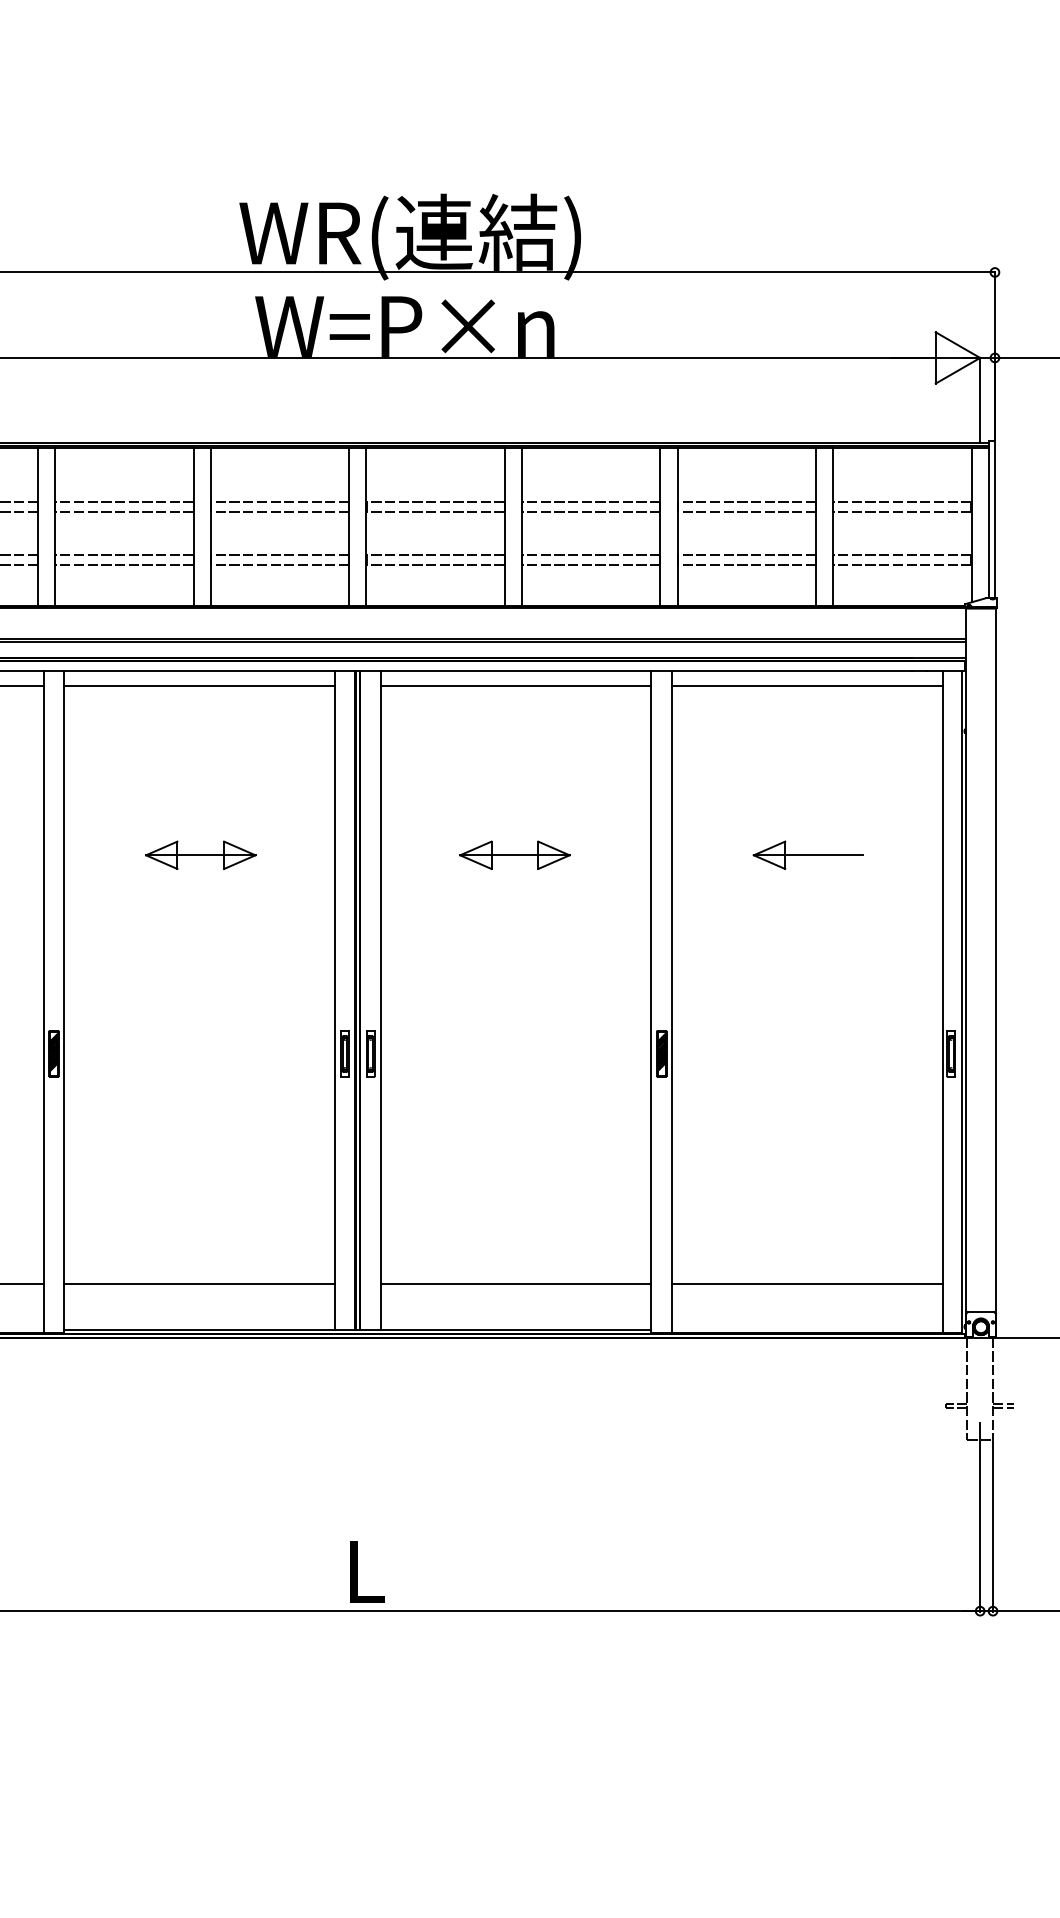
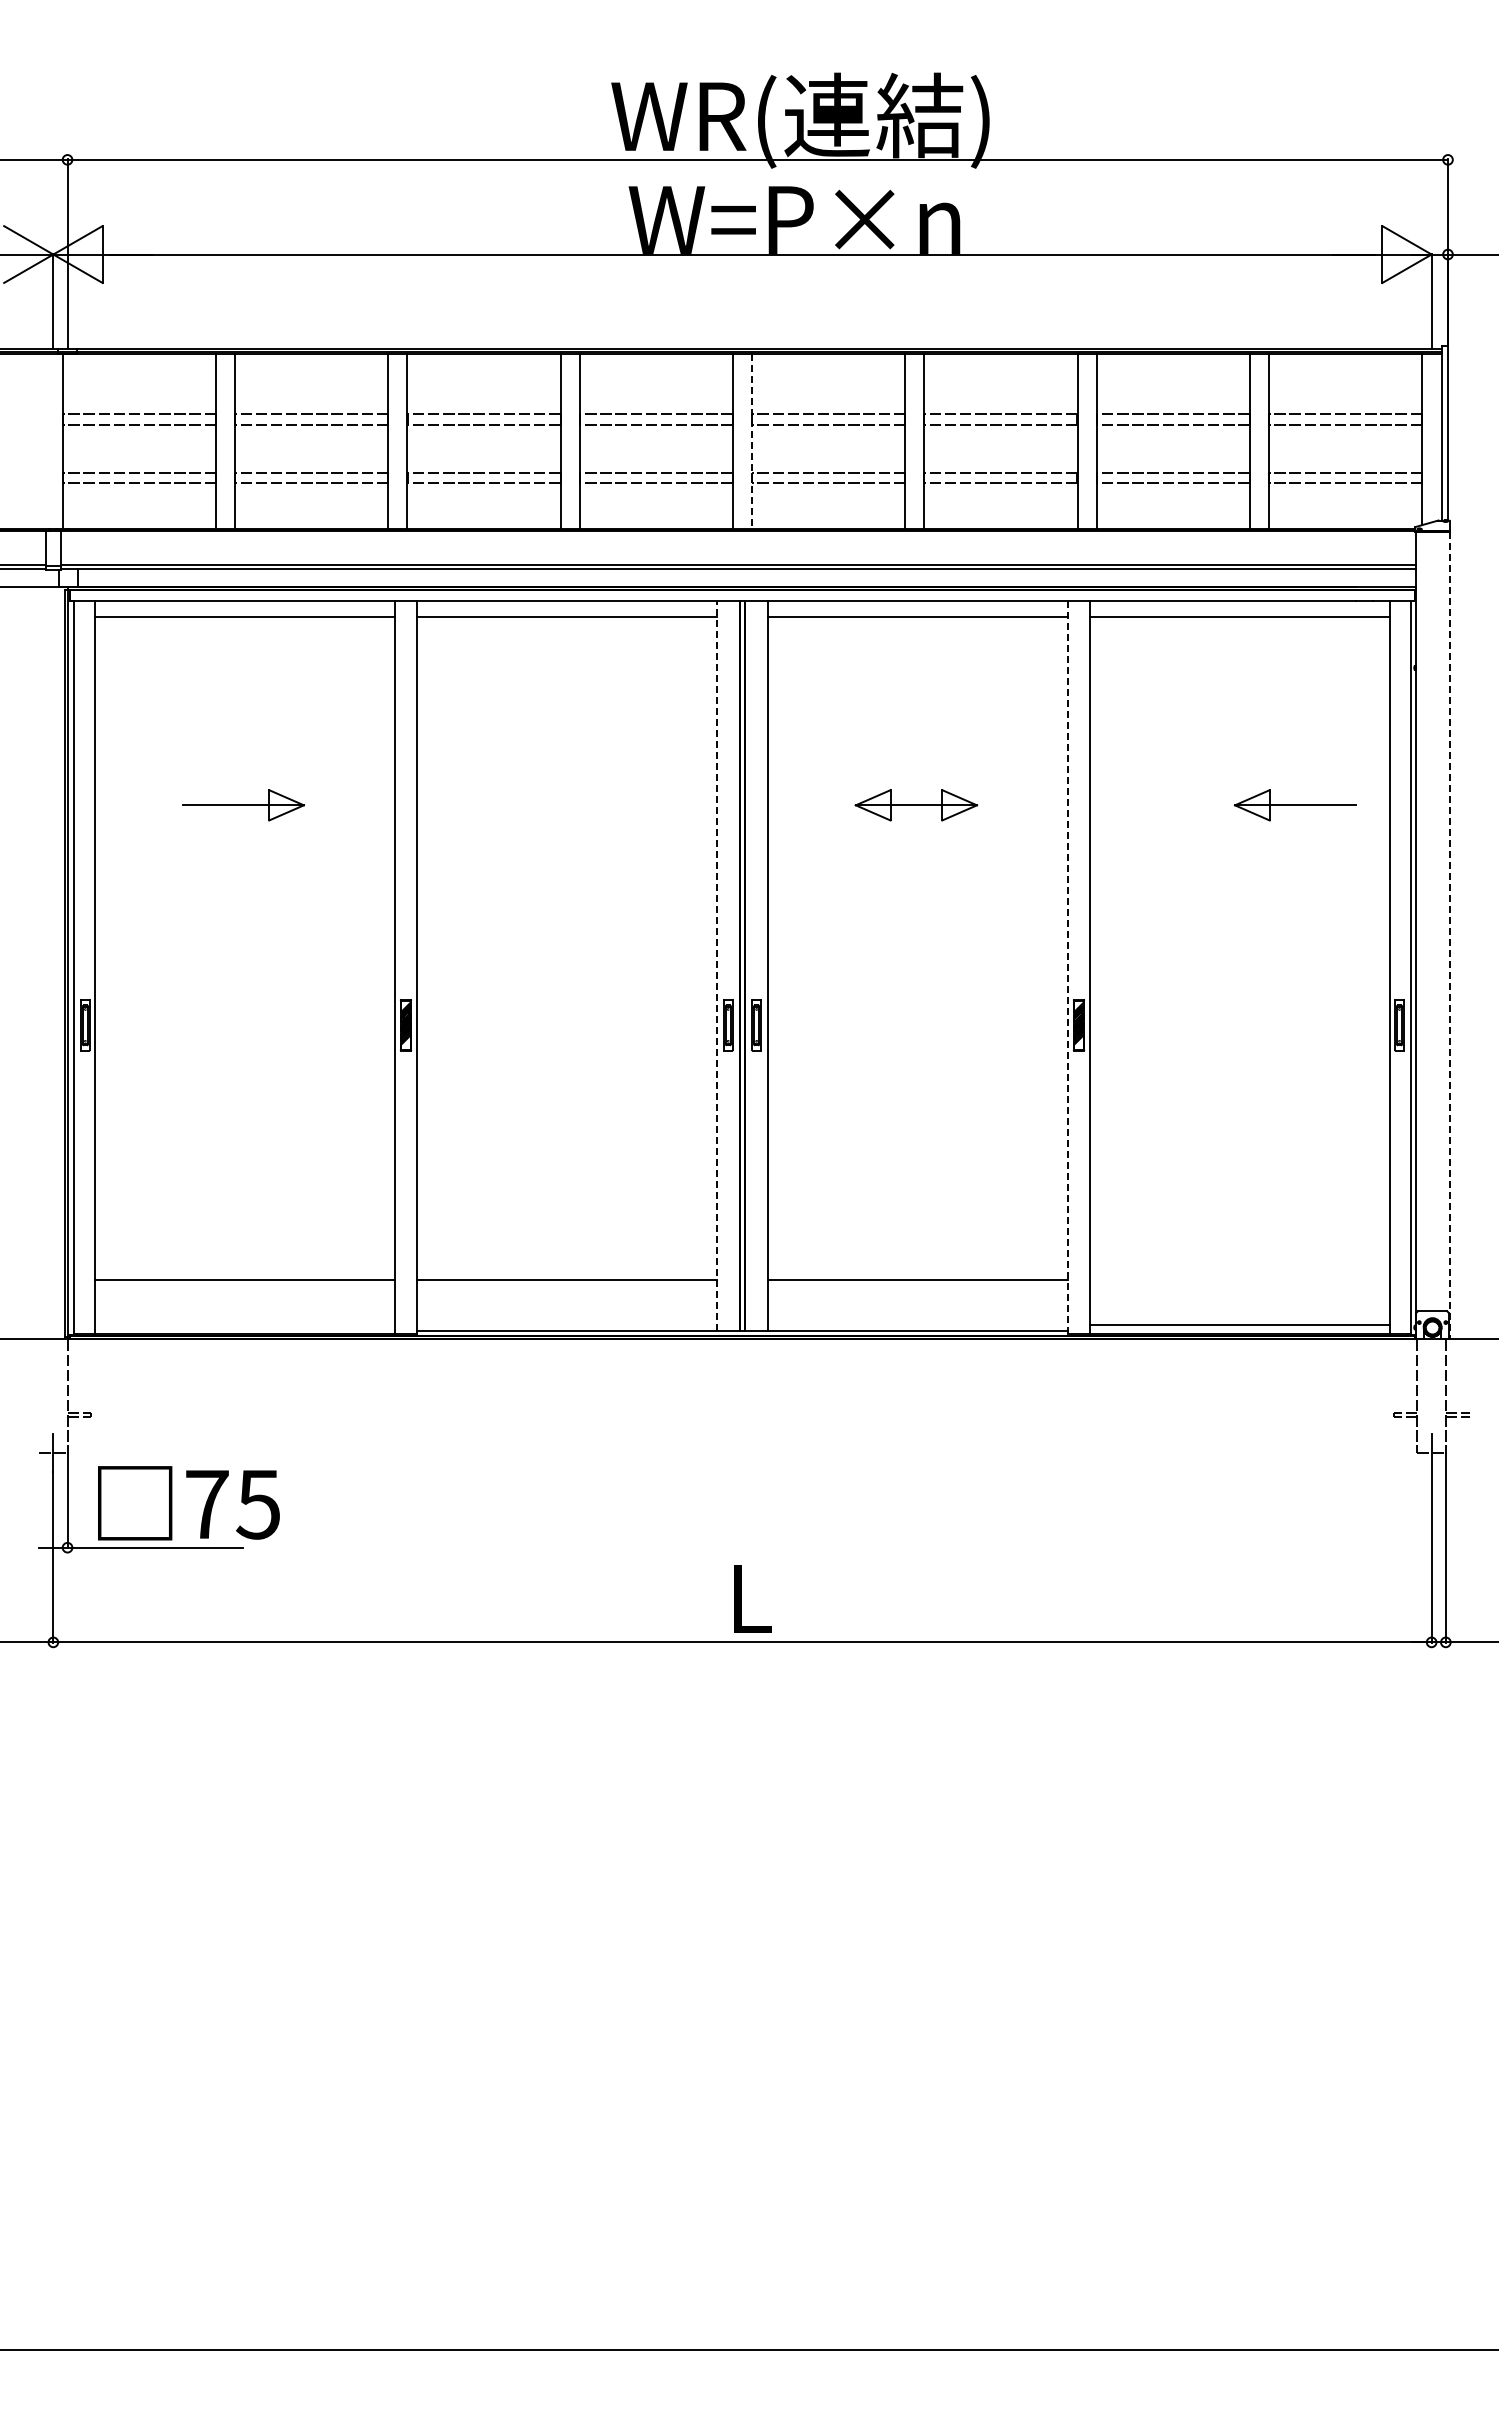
line: (366, 526) -> (751, 441), solid -> dashed
part: (200, 855) -> (568, 805), removed
part: (808, 855) -> (1295, 805), moved
line: (996, 972) -> (1449, 935), solid -> dashed
line: (334, 1000) -> (716, 966), solid -> dashed
line: (651, 1001) -> (1067, 967), solid -> dashed
line: (806, 1284) -> (1239, 1325), moved

